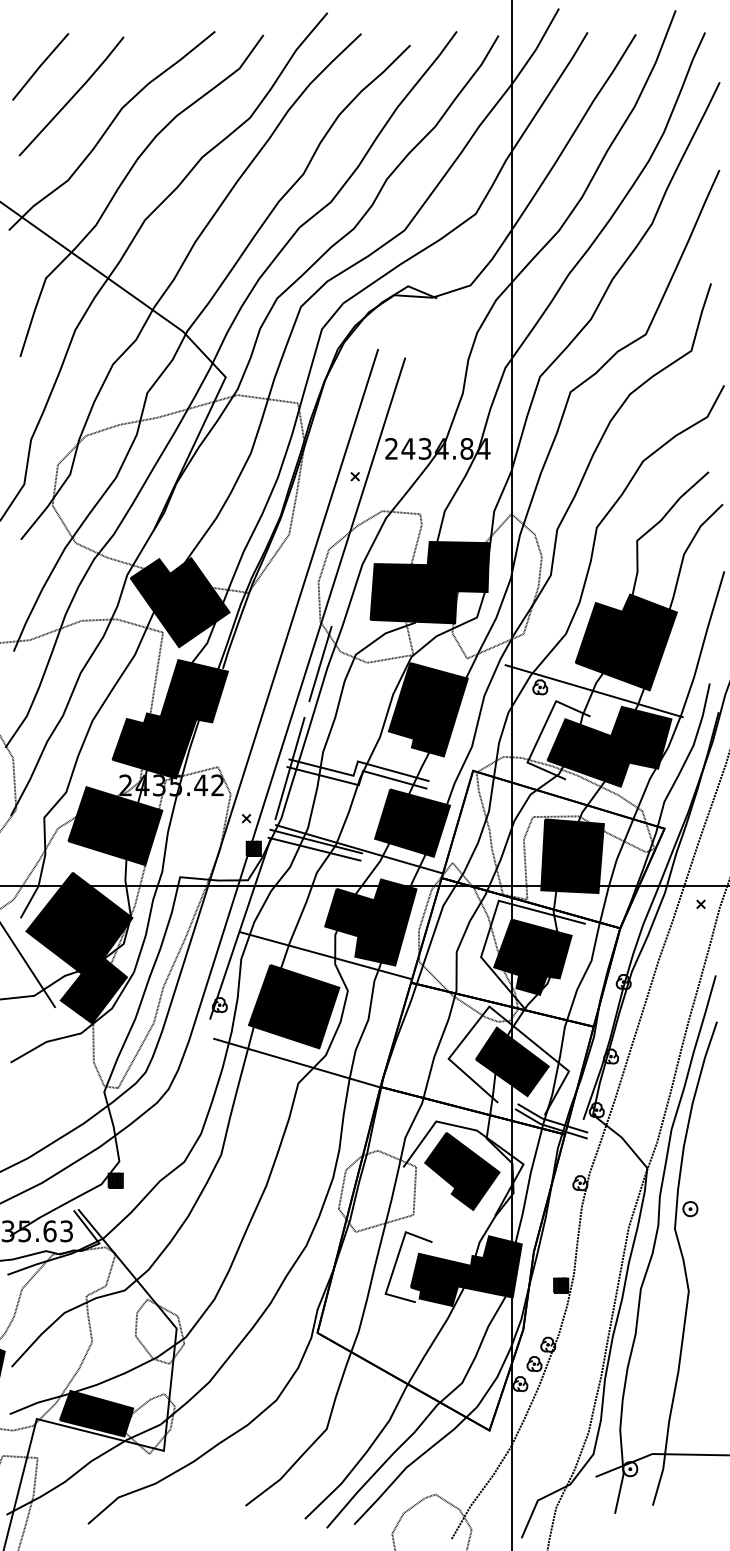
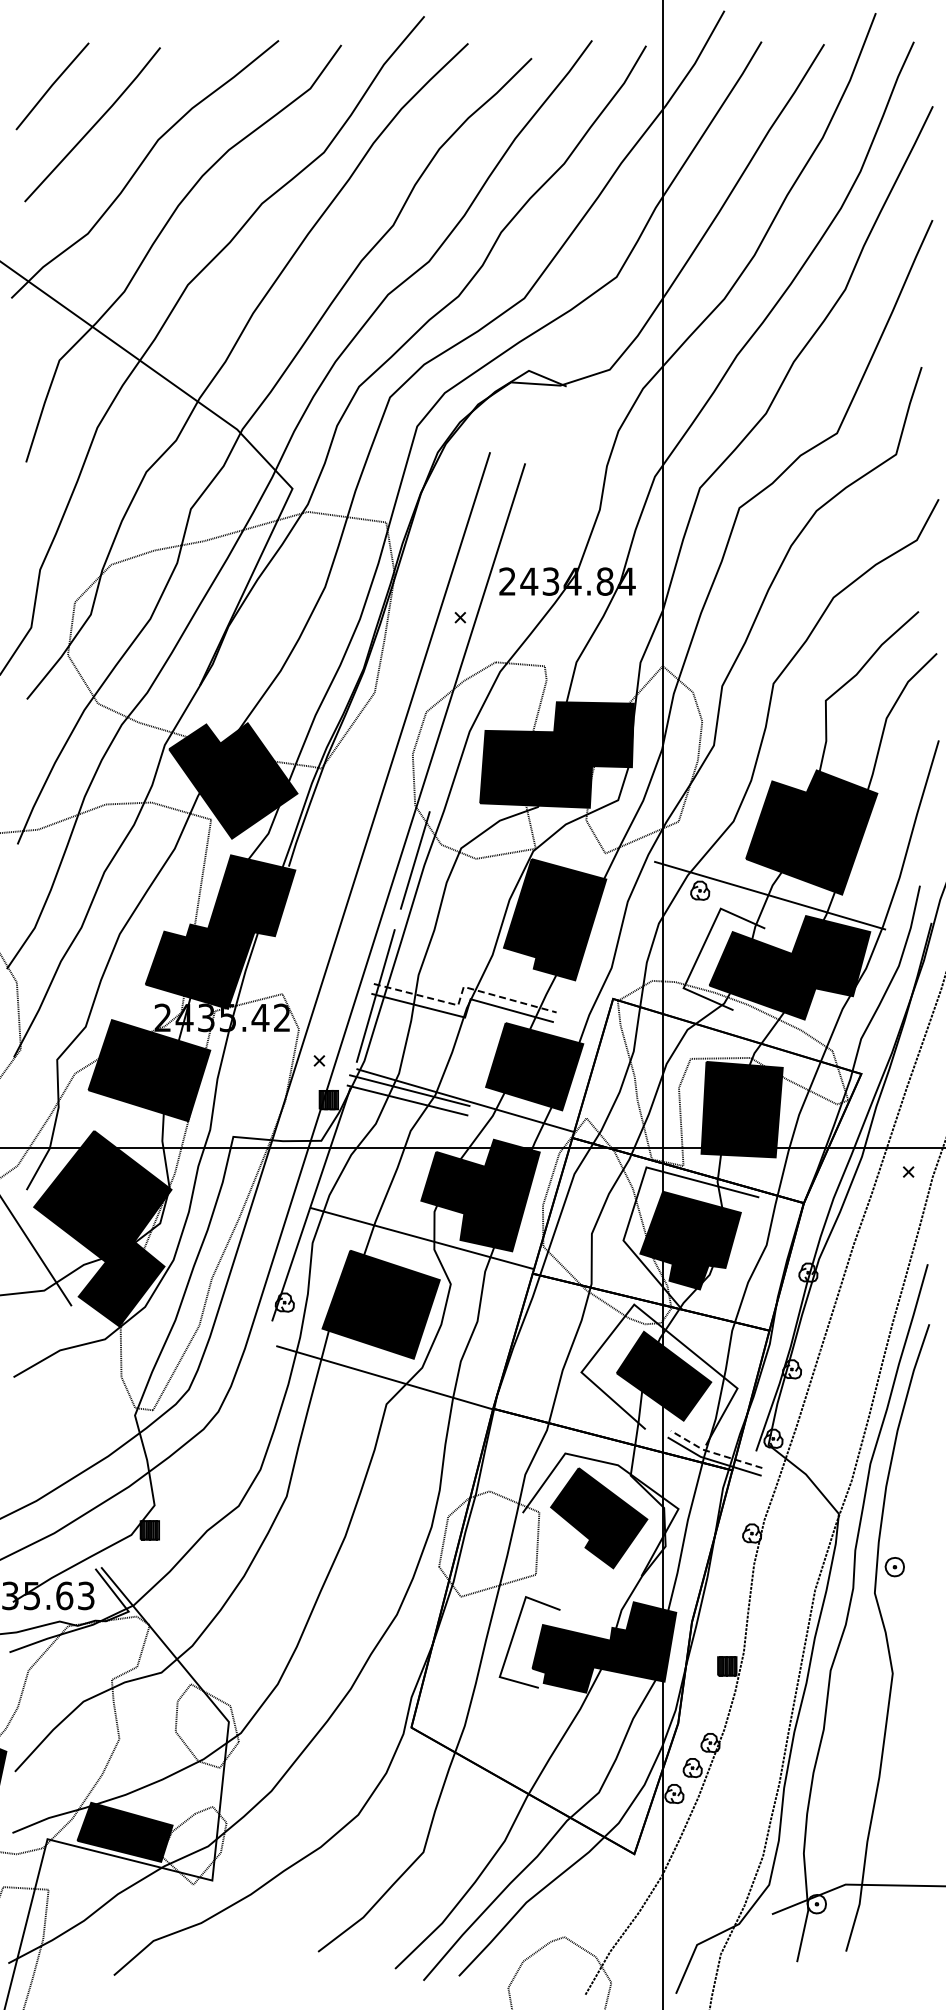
line: (356, 765) -> (462, 991), solid -> dashed
line: (551, 1121) -> (714, 1453), solid -> dashed

